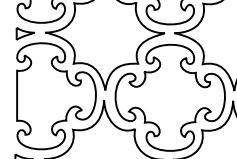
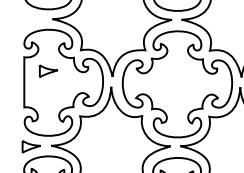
part: (25, 32) -> (48, 70), moved

